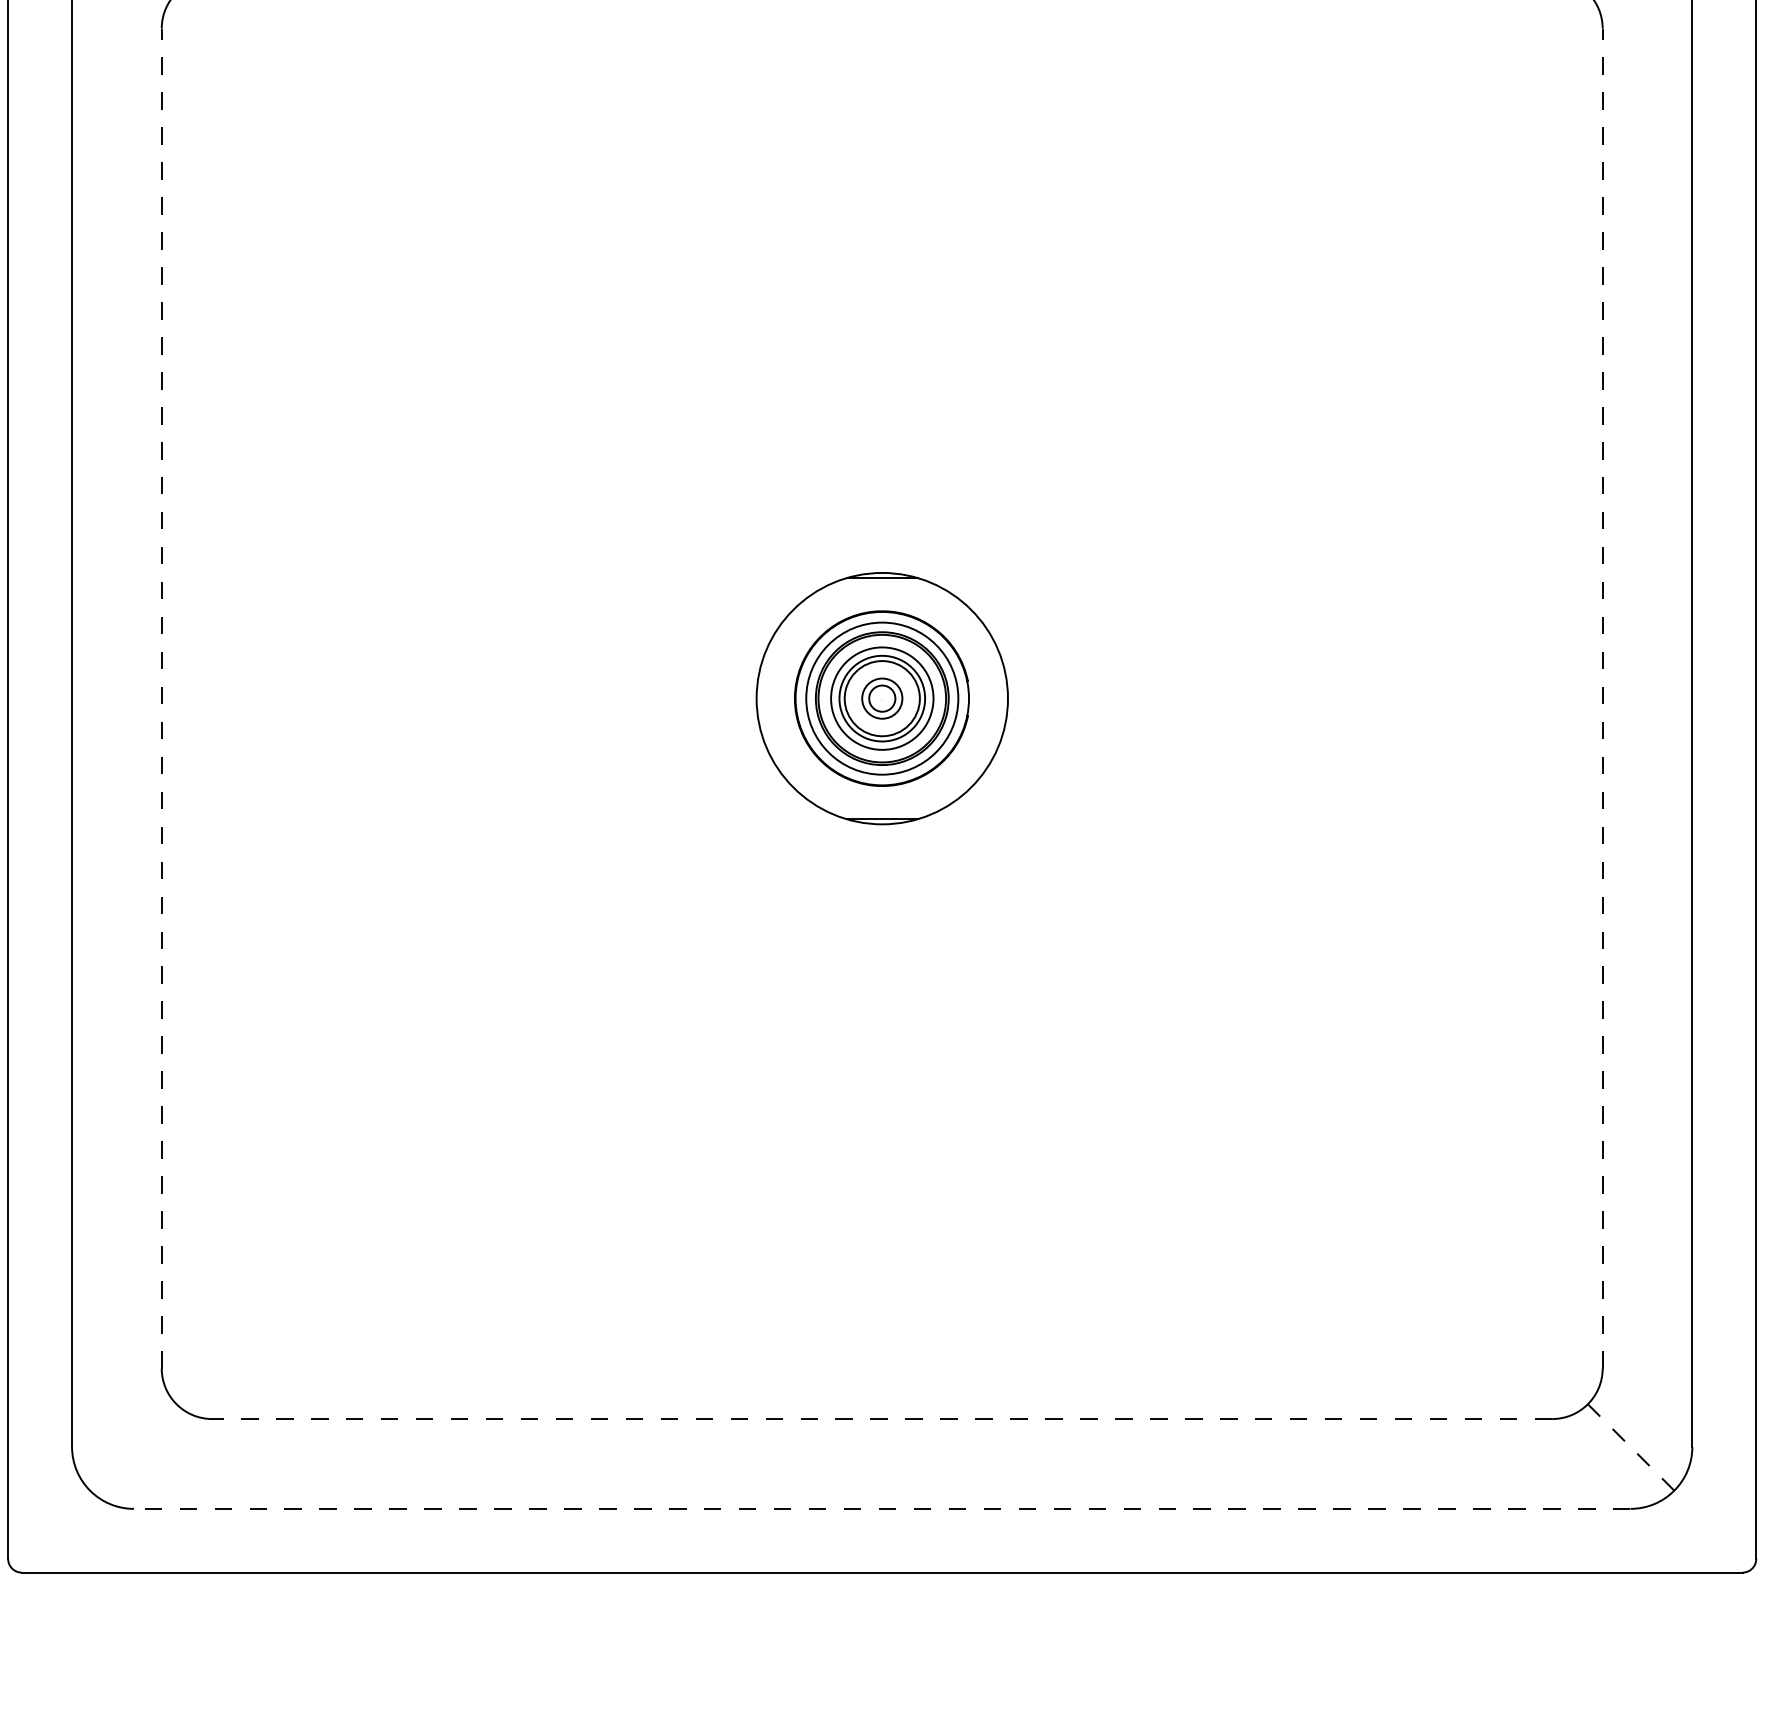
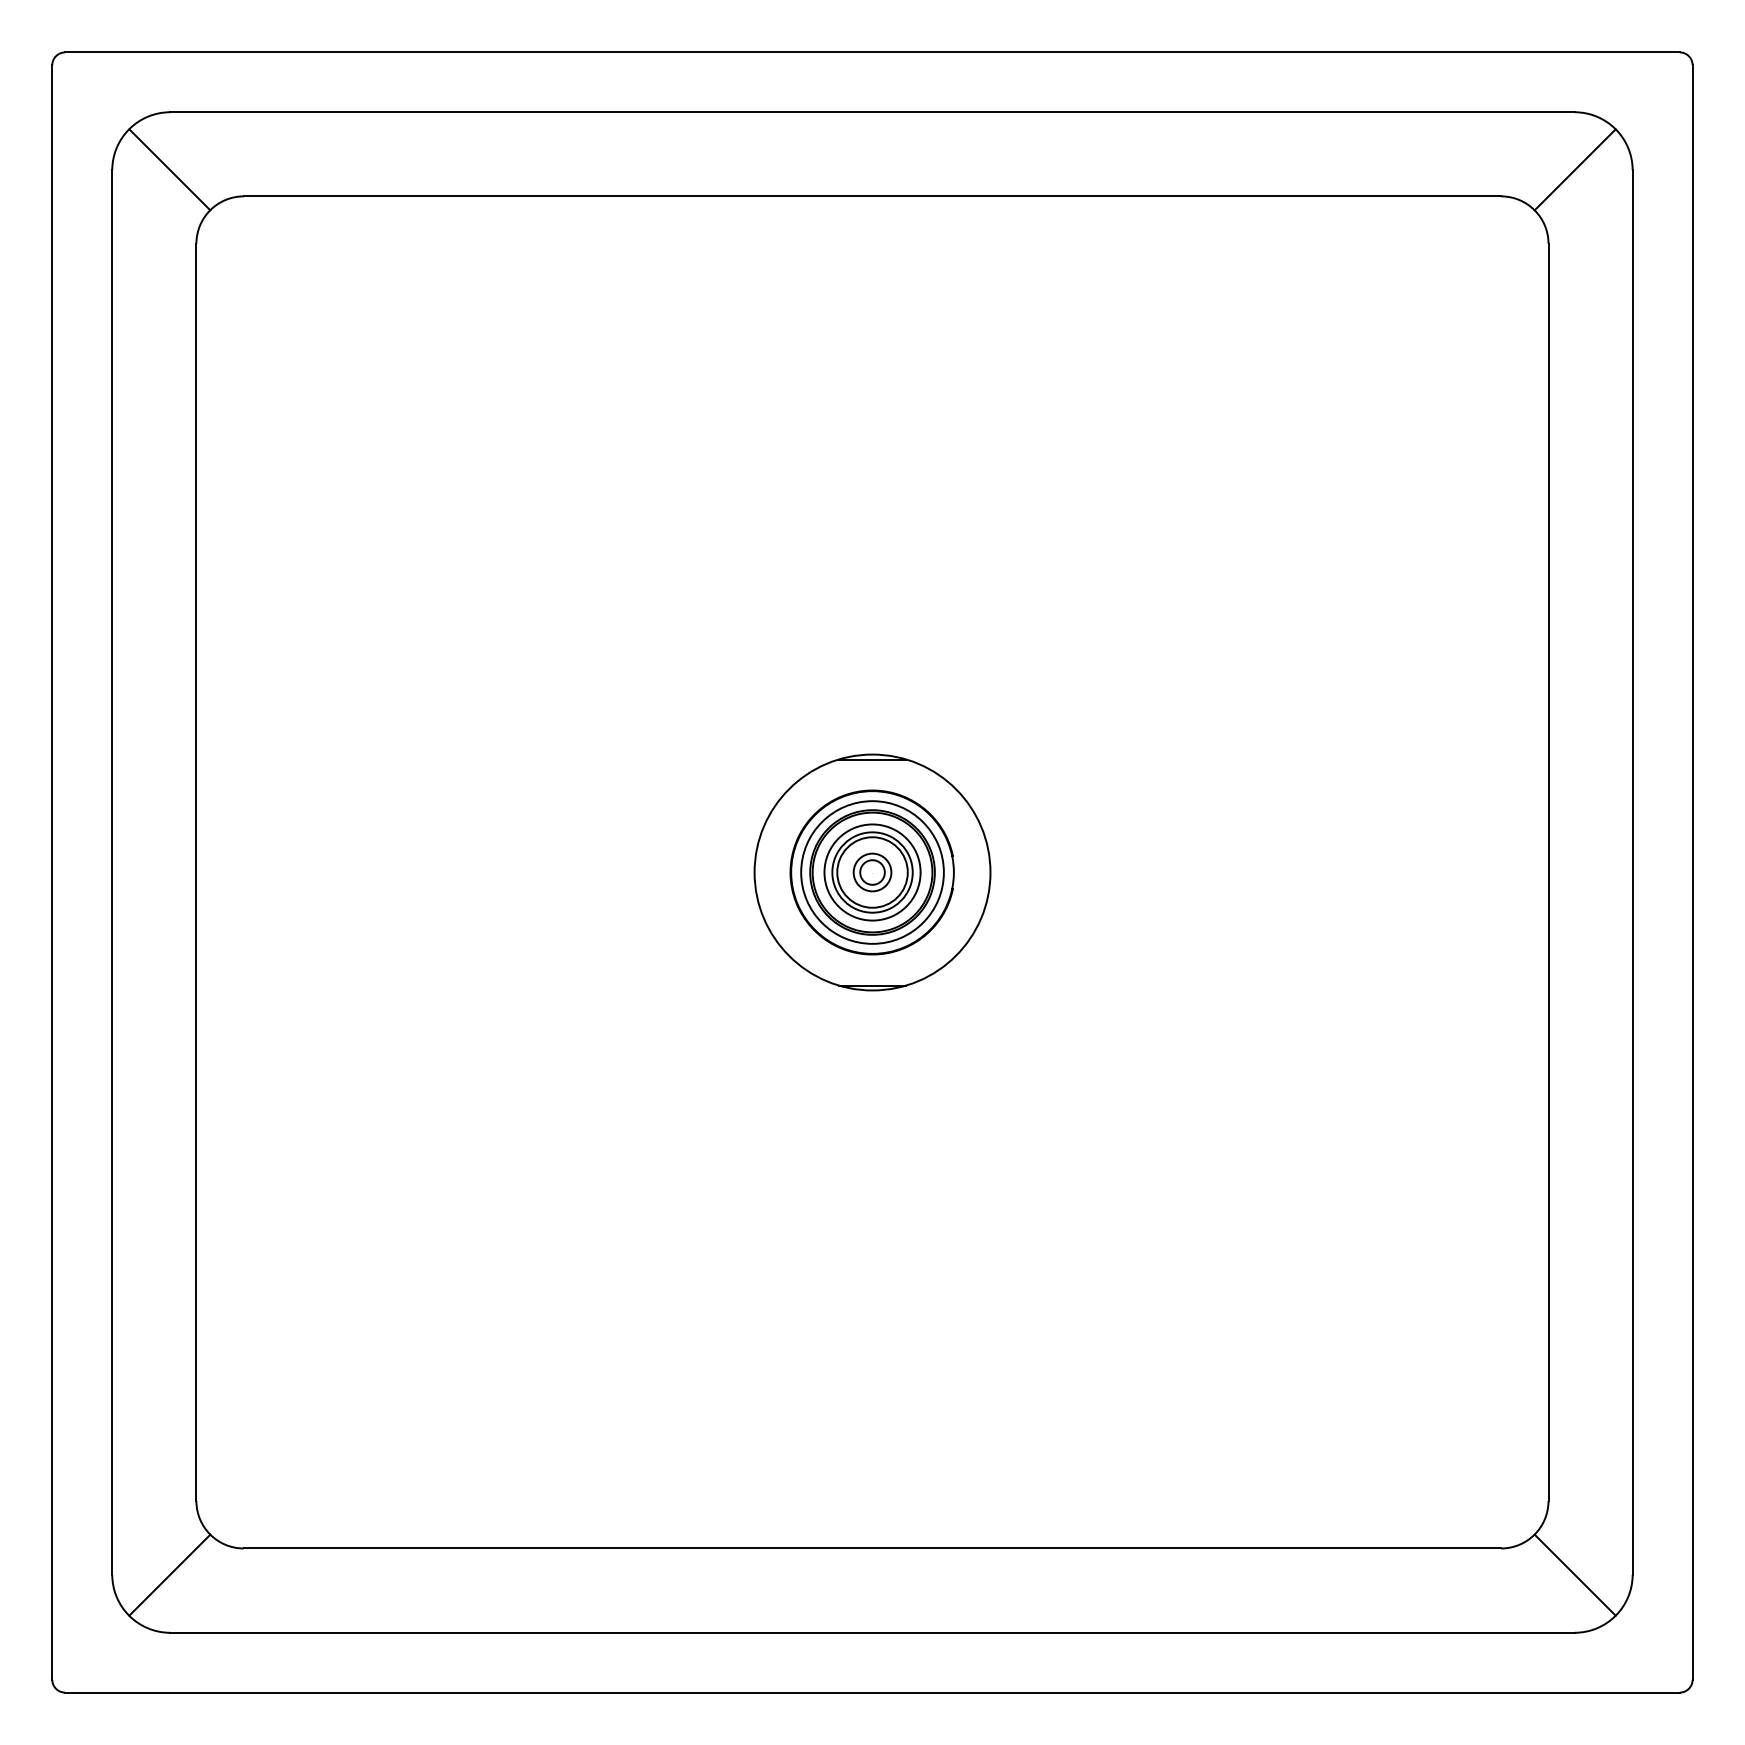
line: (161, 698) -> (196, 872), dashed -> solid
line: (1602, 698) -> (1548, 872), dashed -> solid
line: (882, 1419) -> (872, 1548), dashed -> solid
line: (133, 1446) -> (169, 1574), added
line: (1630, 1446) -> (1574, 1574), dashed -> solid
line: (881, 1508) -> (871, 1632), dashed -> solid

